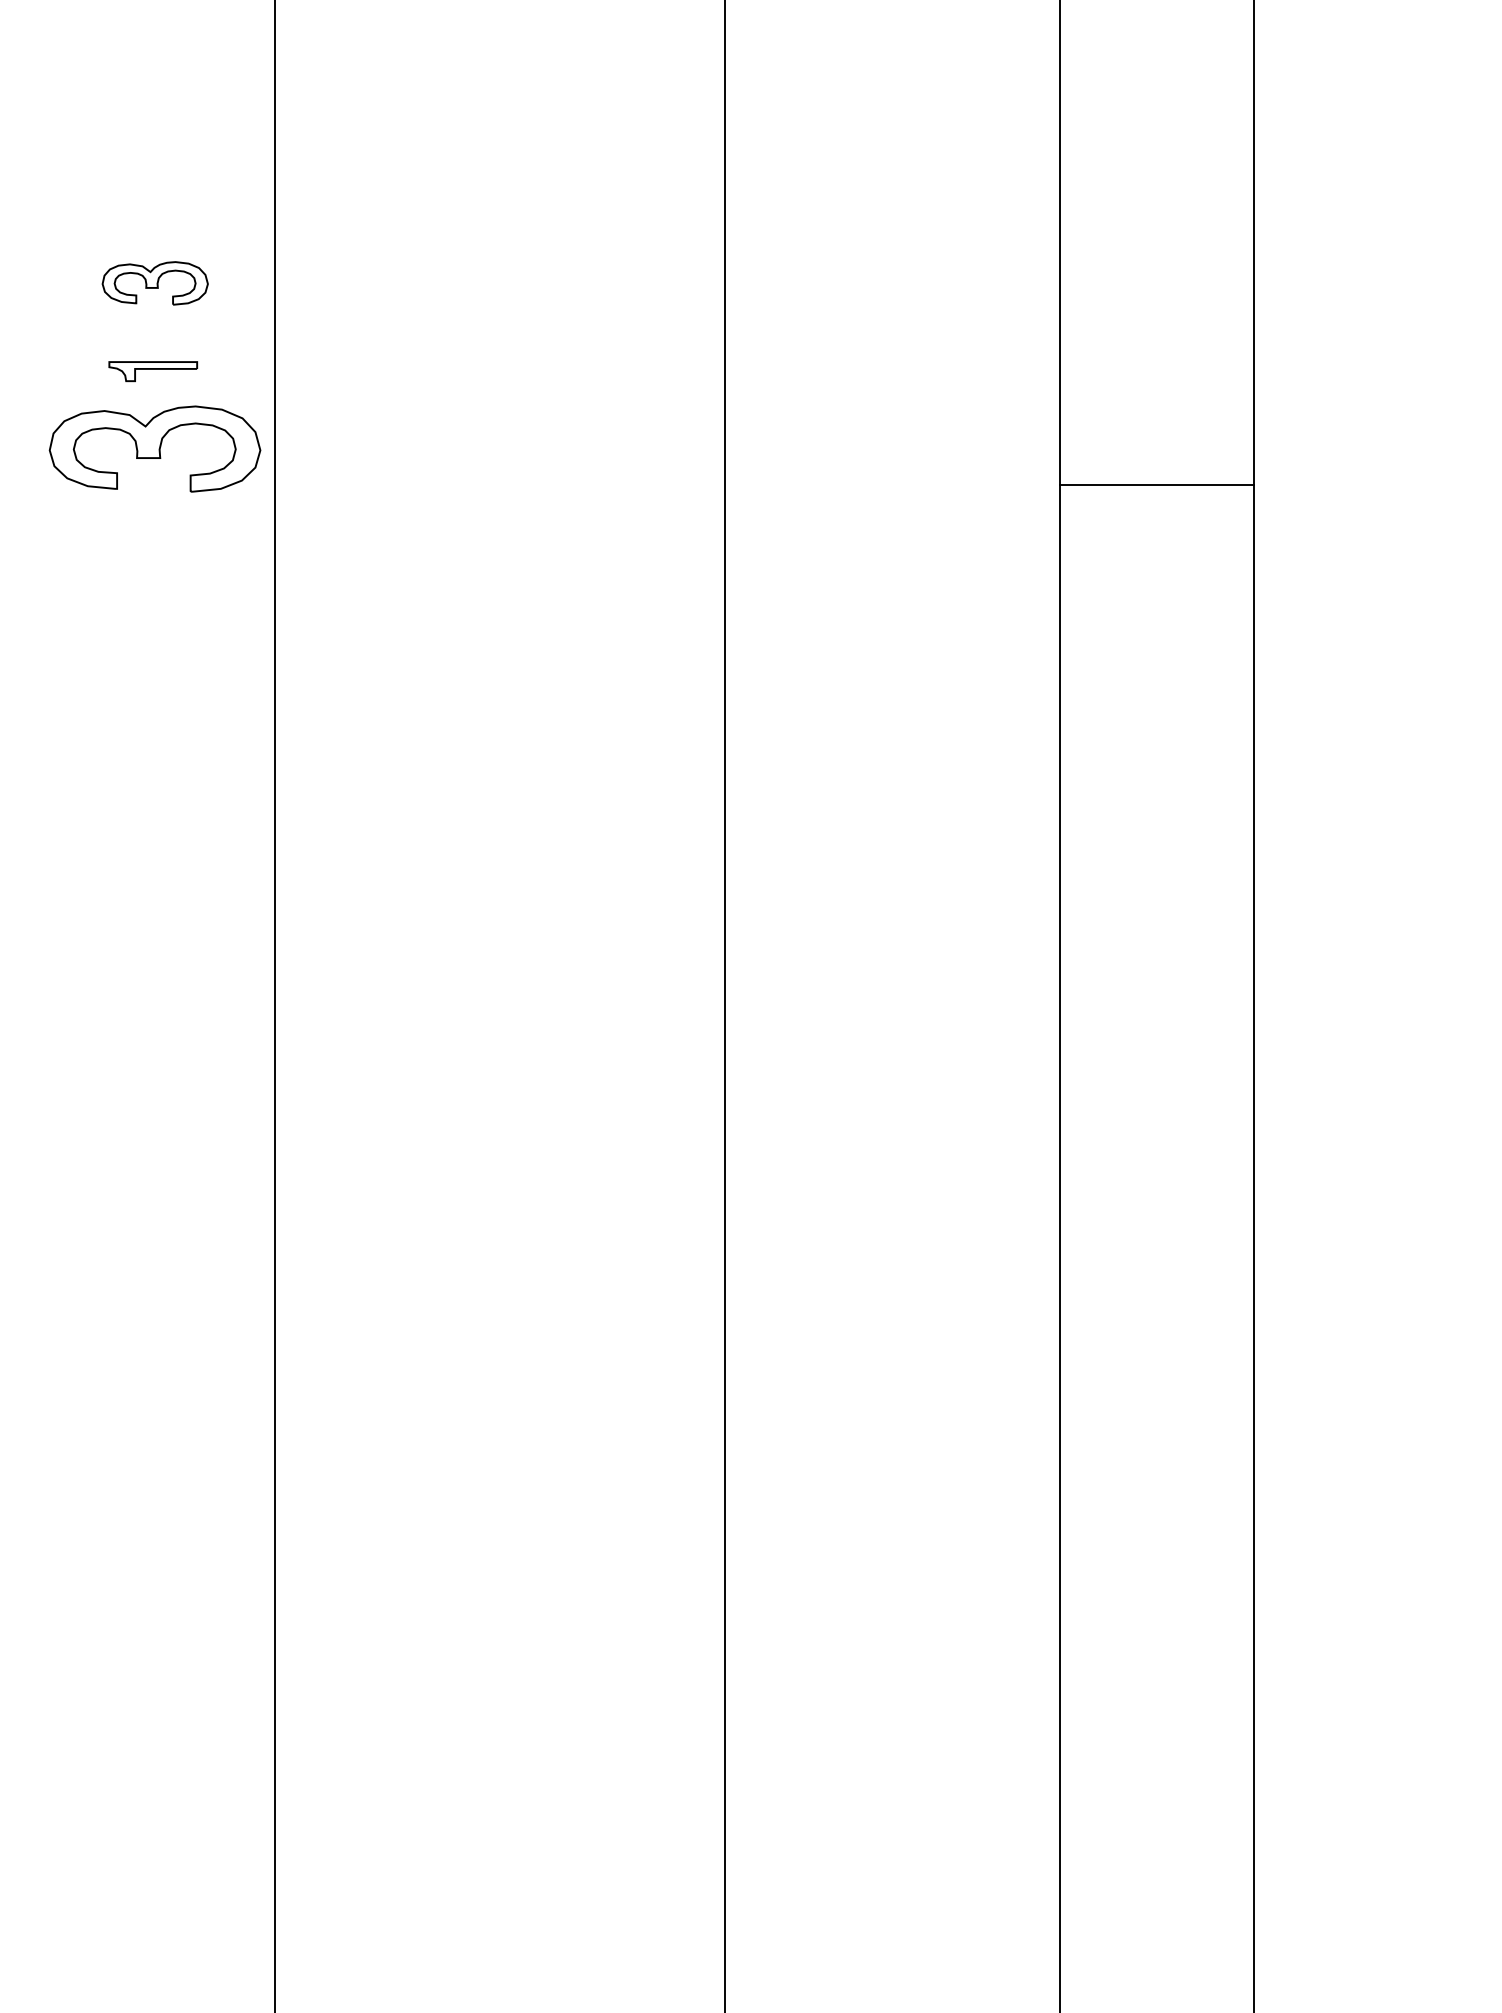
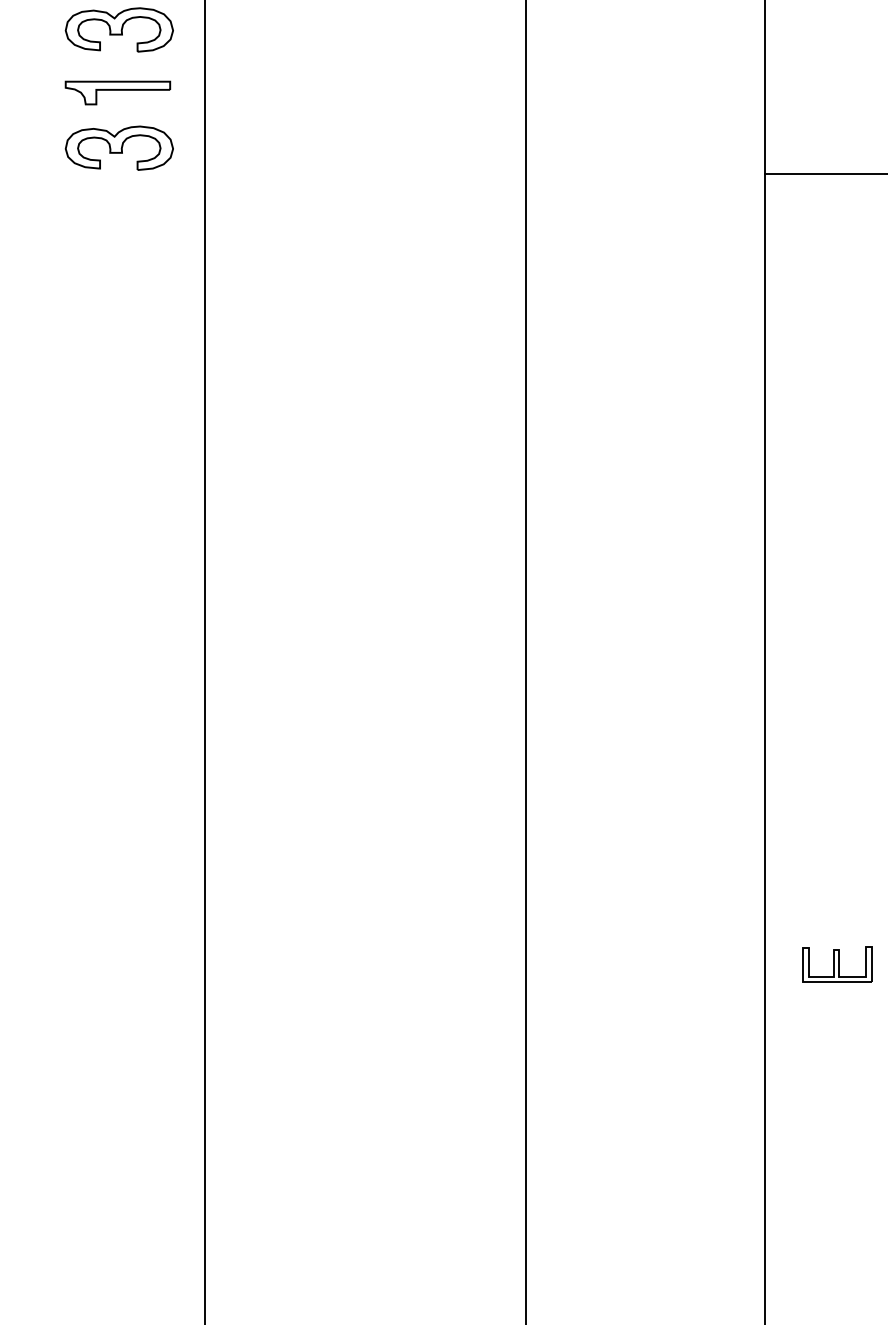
part: (155, 283) -> (119, 30), size x1.43
part: (153, 371) -> (118, 92), size x1.67
part: (155, 448) -> (119, 147), size x0.71
part: (1161, 1592) -> (837, 964), added

